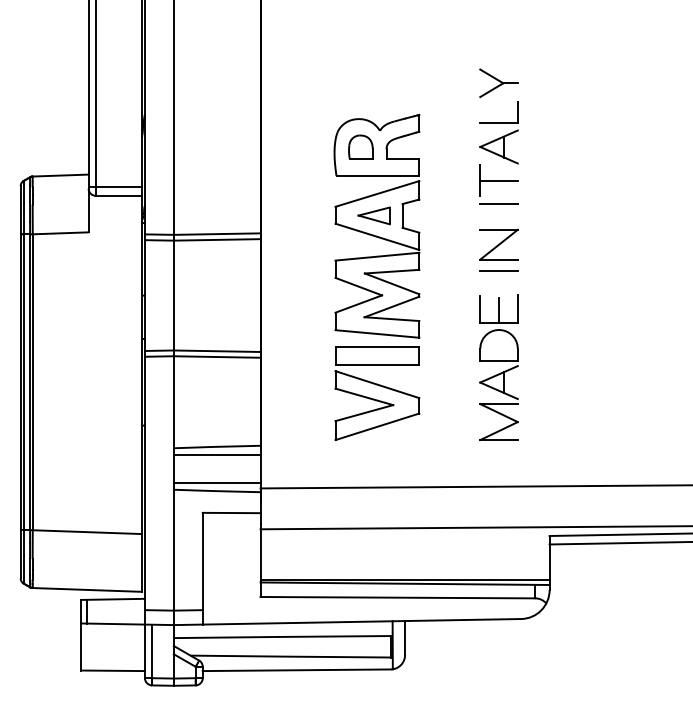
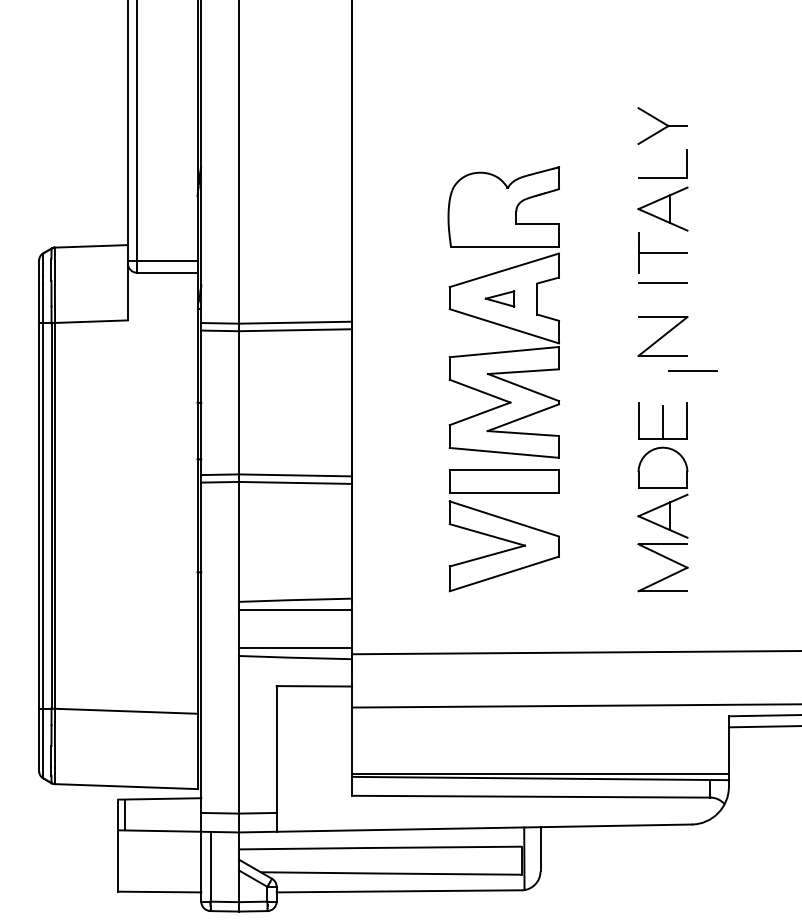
part: (360, 146) -> (482, 208), removed
part: (373, 215) -> (499, 298), size x0.7
line: (498, 270) -> (692, 370), moved

